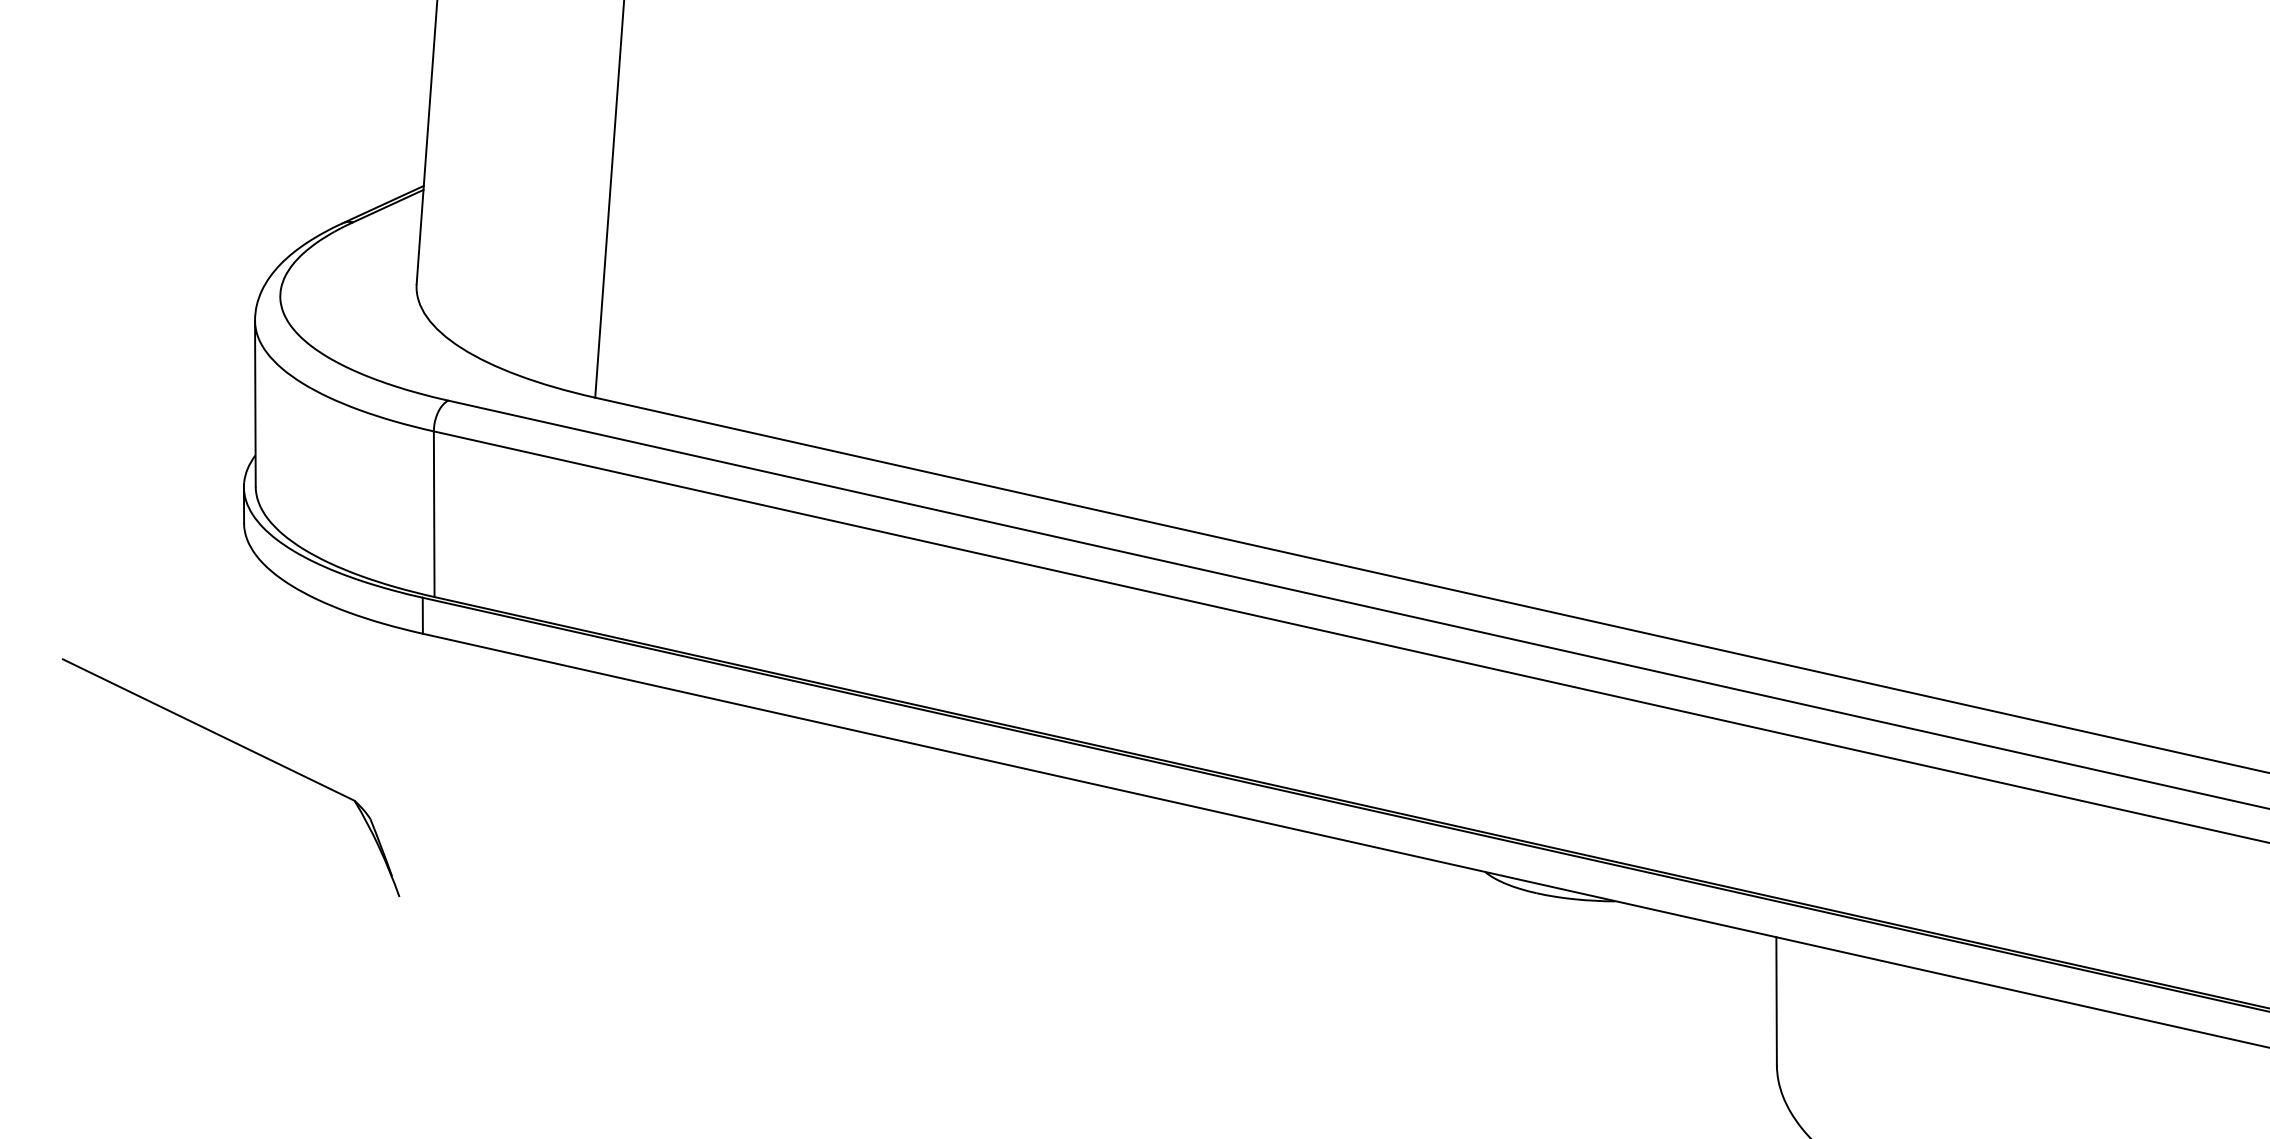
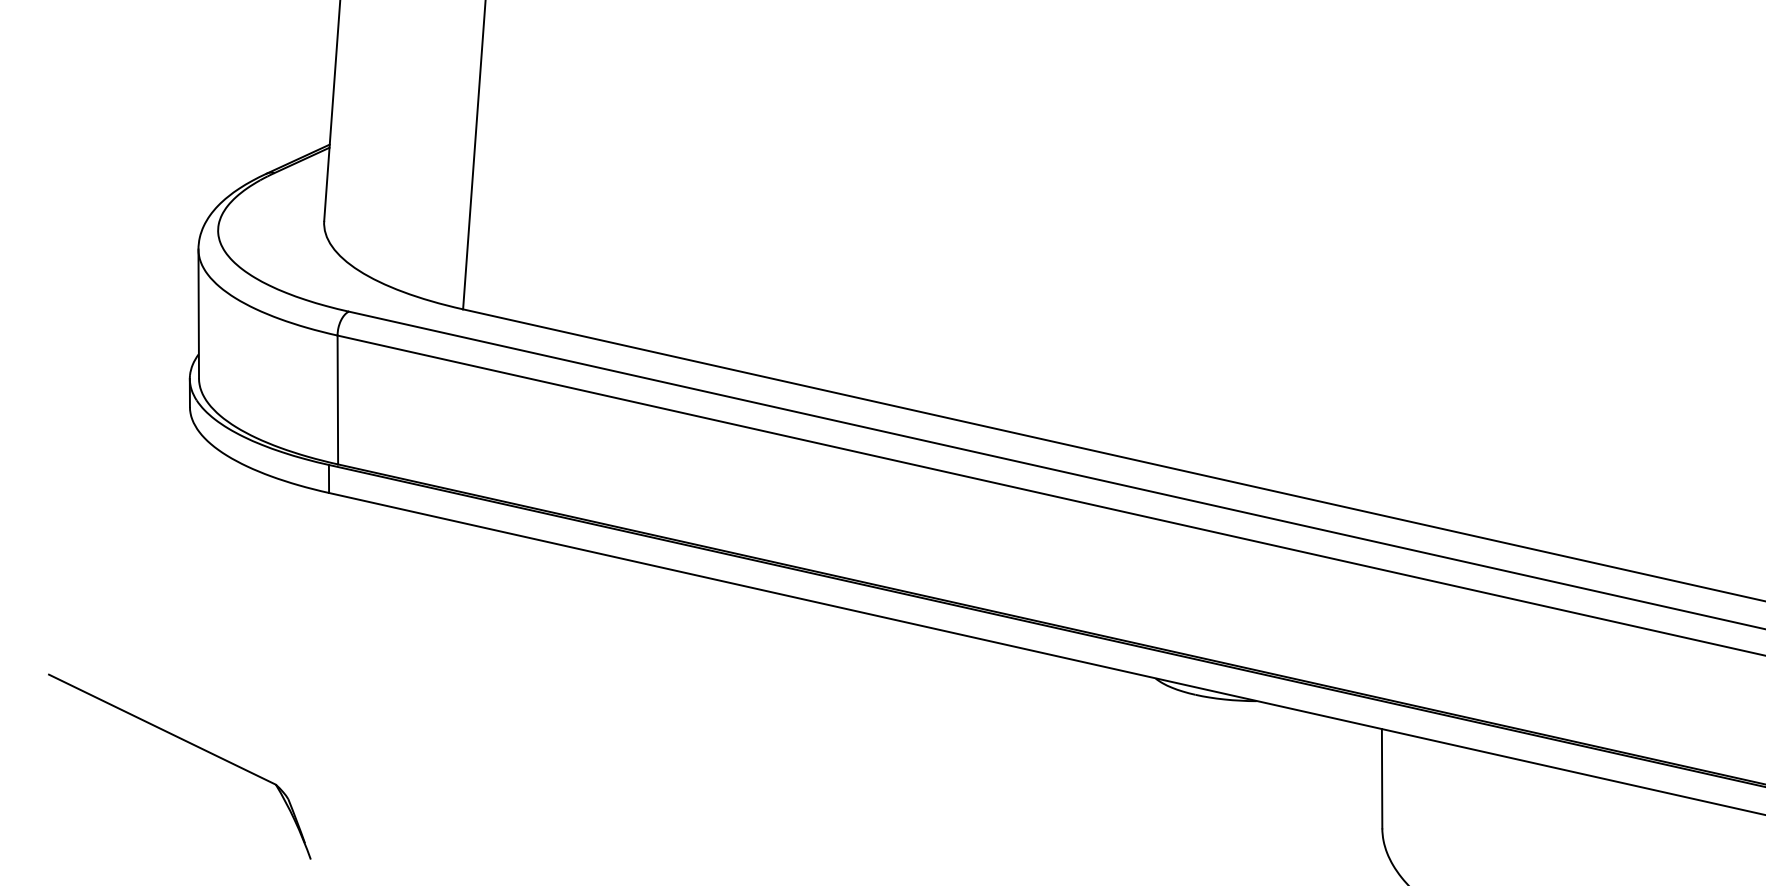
part: (244, 748) -> (190, 744), moved

